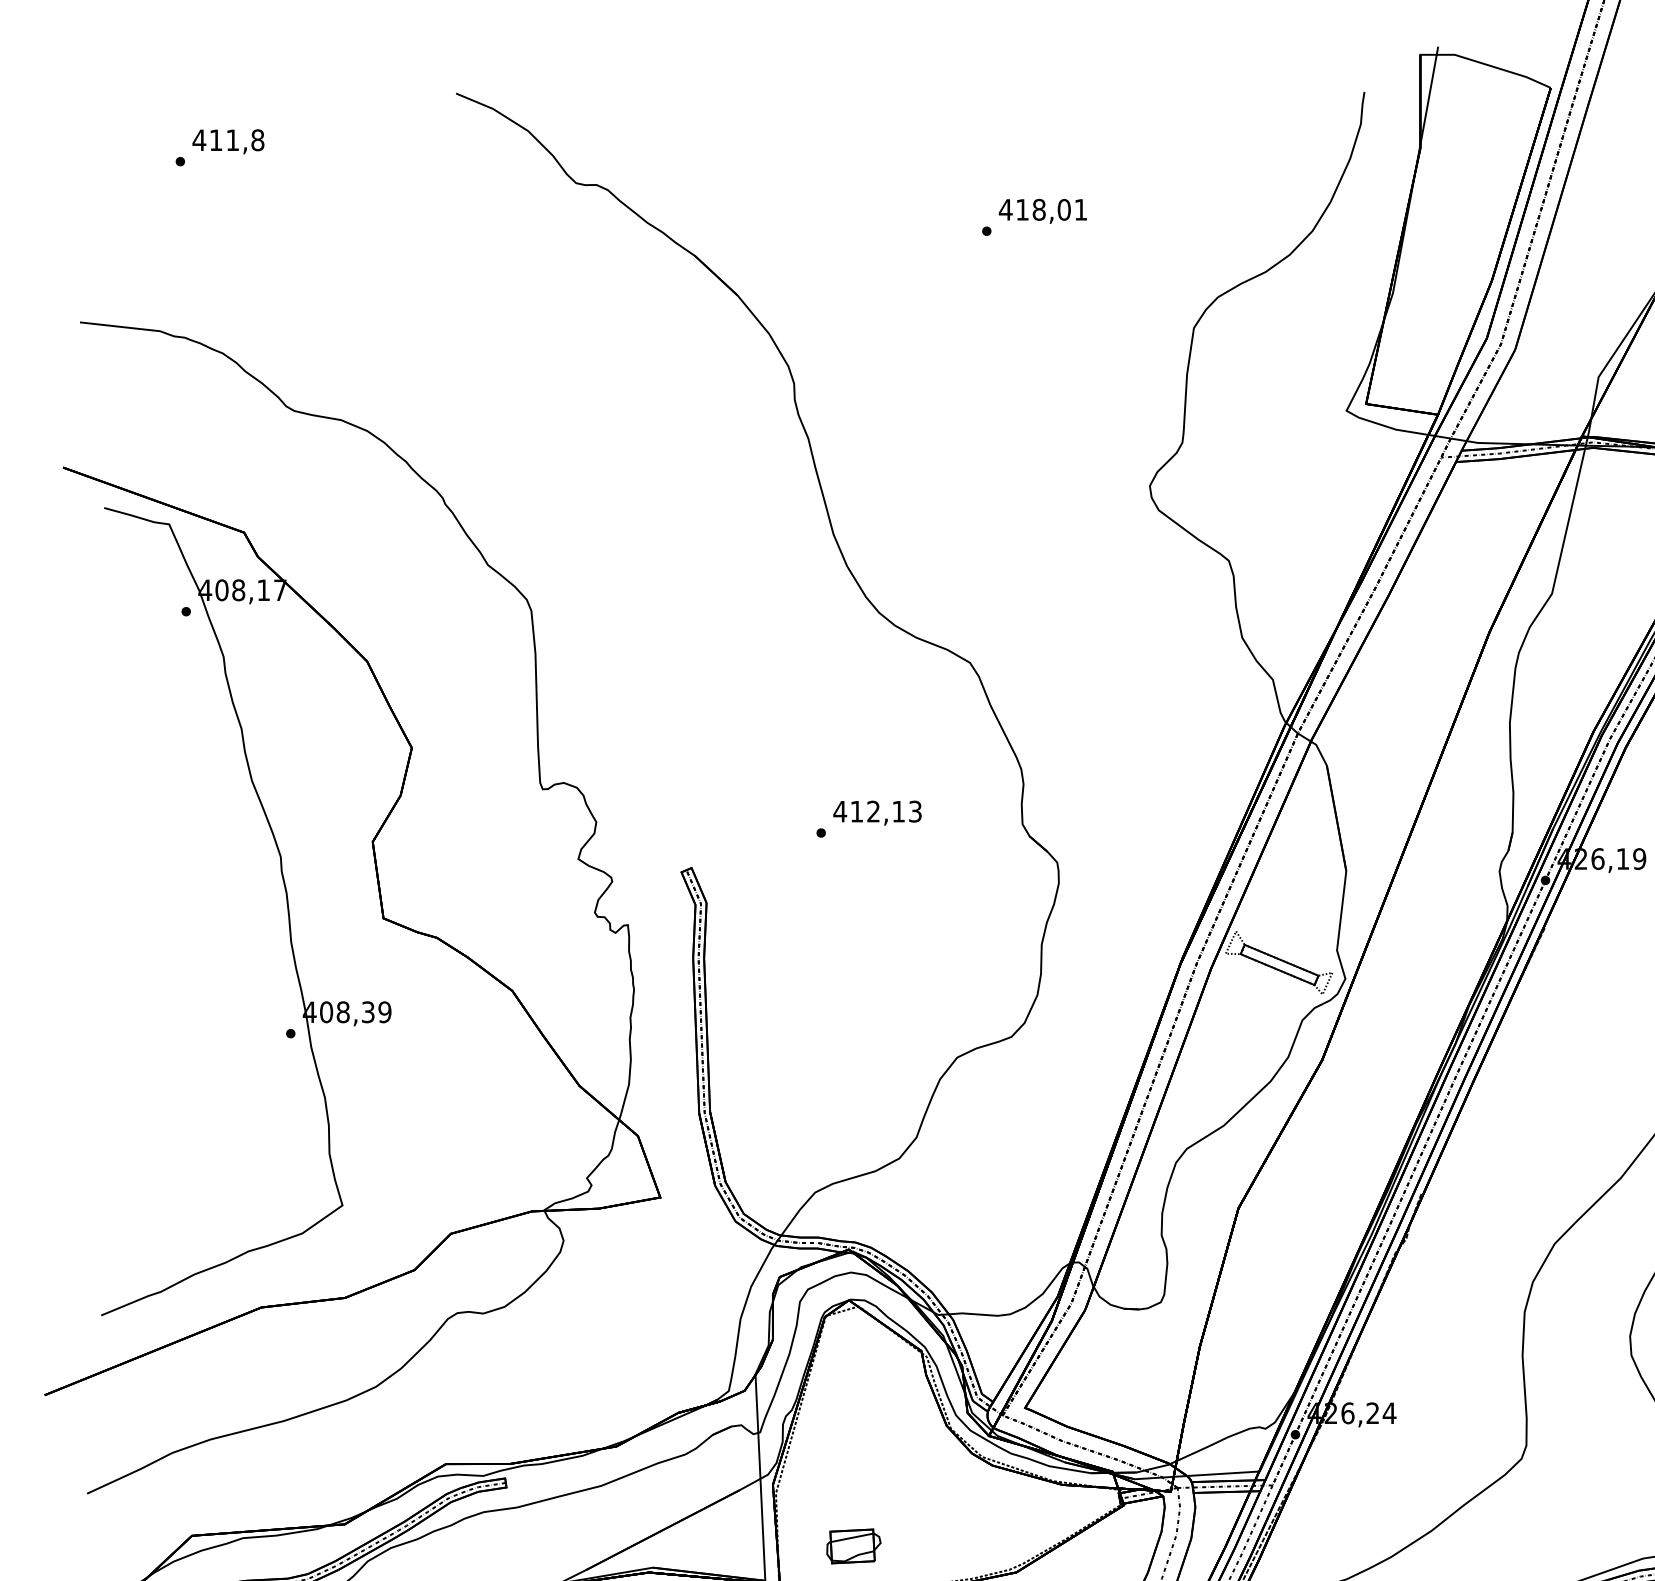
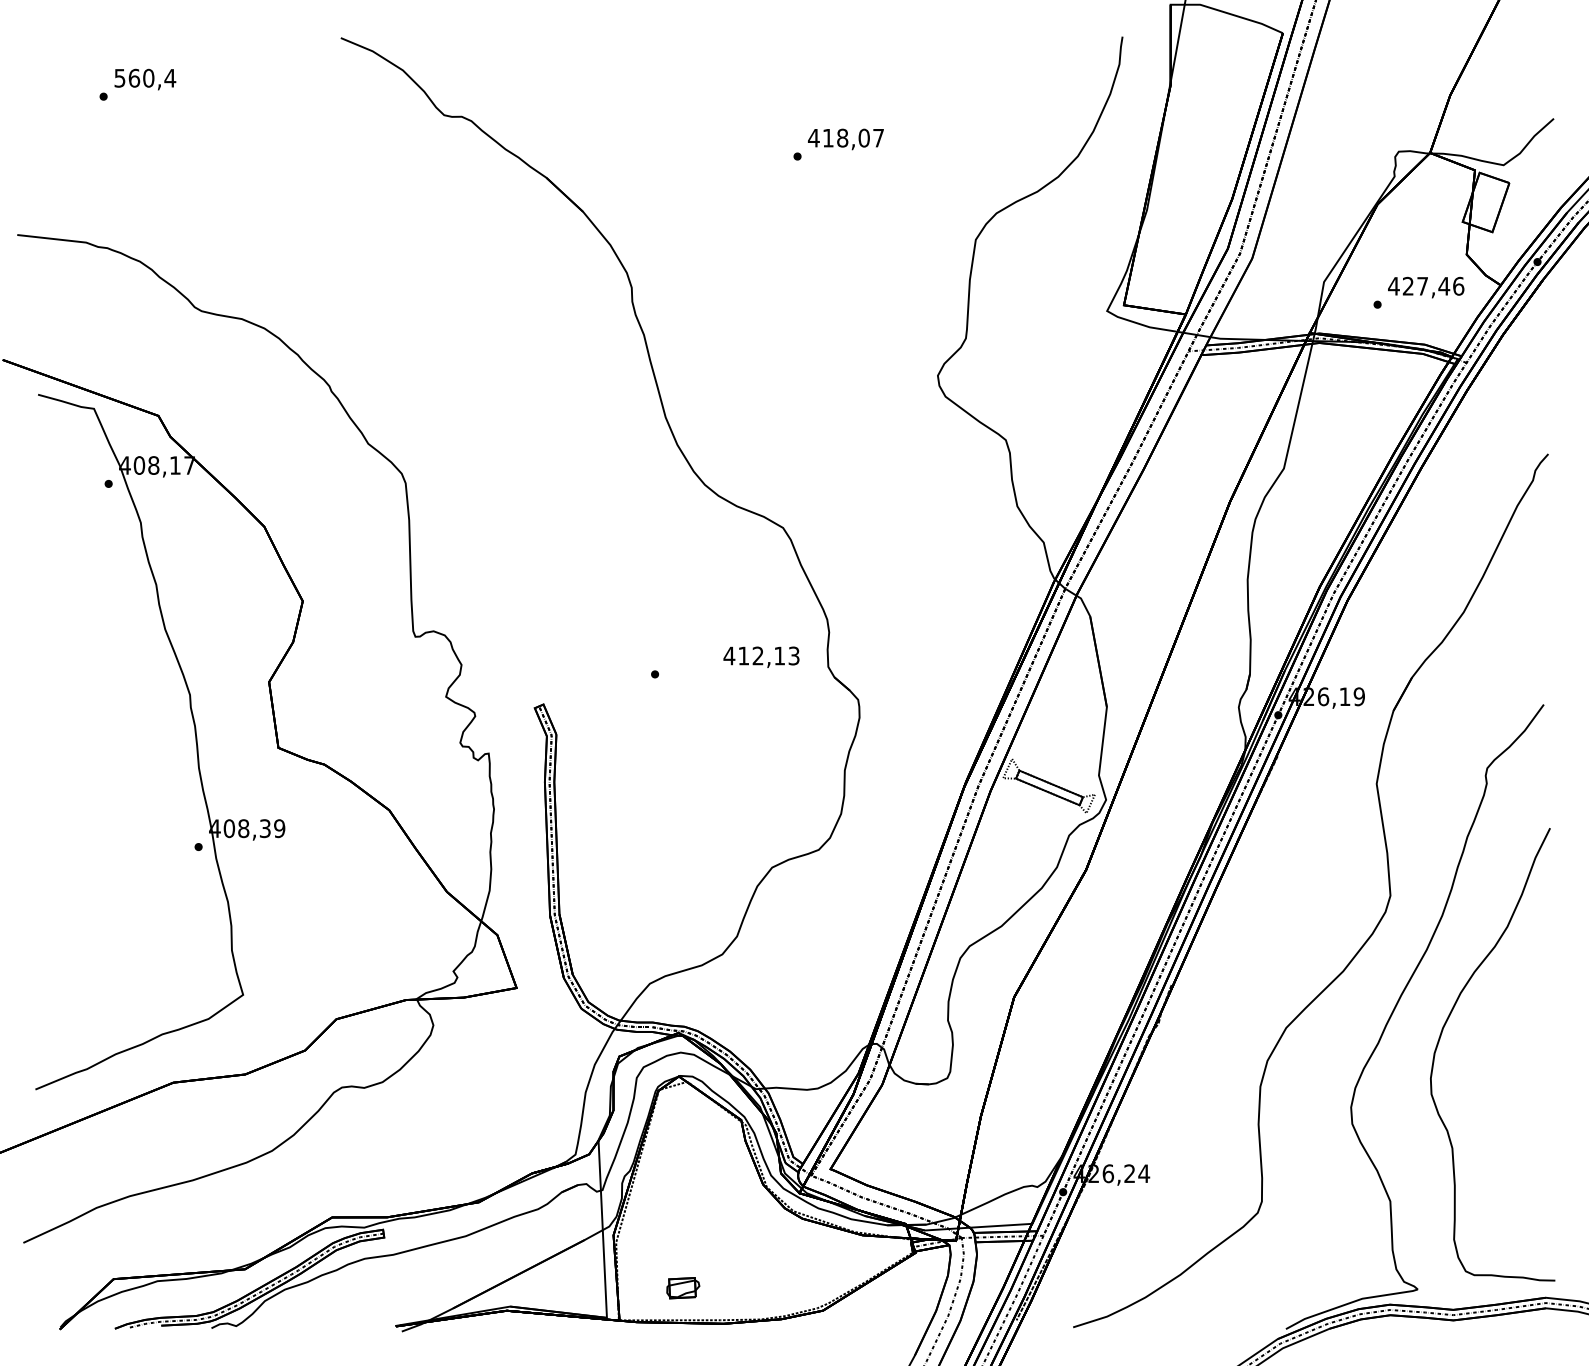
text: (229, 139) -> (145, 77), 411,8 -> 560,4
text: (1080, 210) -> (878, 138), 418,01 -> 418,07
text: (877, 812) -> (761, 656), moved
part: (854, 1545) -> (683, 1287), size x0.7

